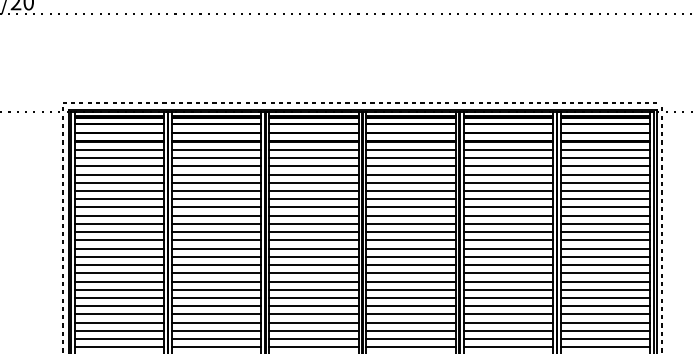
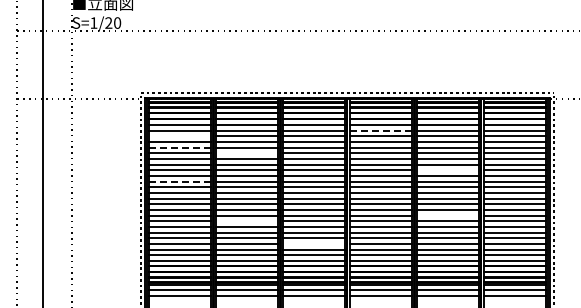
line: (410, 157) -> (380, 130), solid -> dashed
line: (118, 166) -> (179, 136), removed
line: (120, 182) -> (180, 147), solid -> dashed
line: (216, 191) -> (246, 153), removed
line: (507, 215) -> (447, 170), removed
line: (120, 231) -> (180, 181), solid -> dashed
line: (507, 281) -> (447, 215), removed
line: (216, 290) -> (246, 221), removed
line: (313, 322) -> (313, 243), removed

